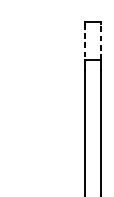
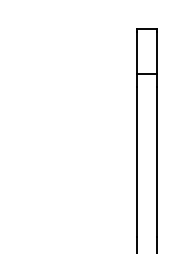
line: (101, 41) -> (157, 52), dashed -> solid
line: (84, 42) -> (137, 53), dashed -> solid

